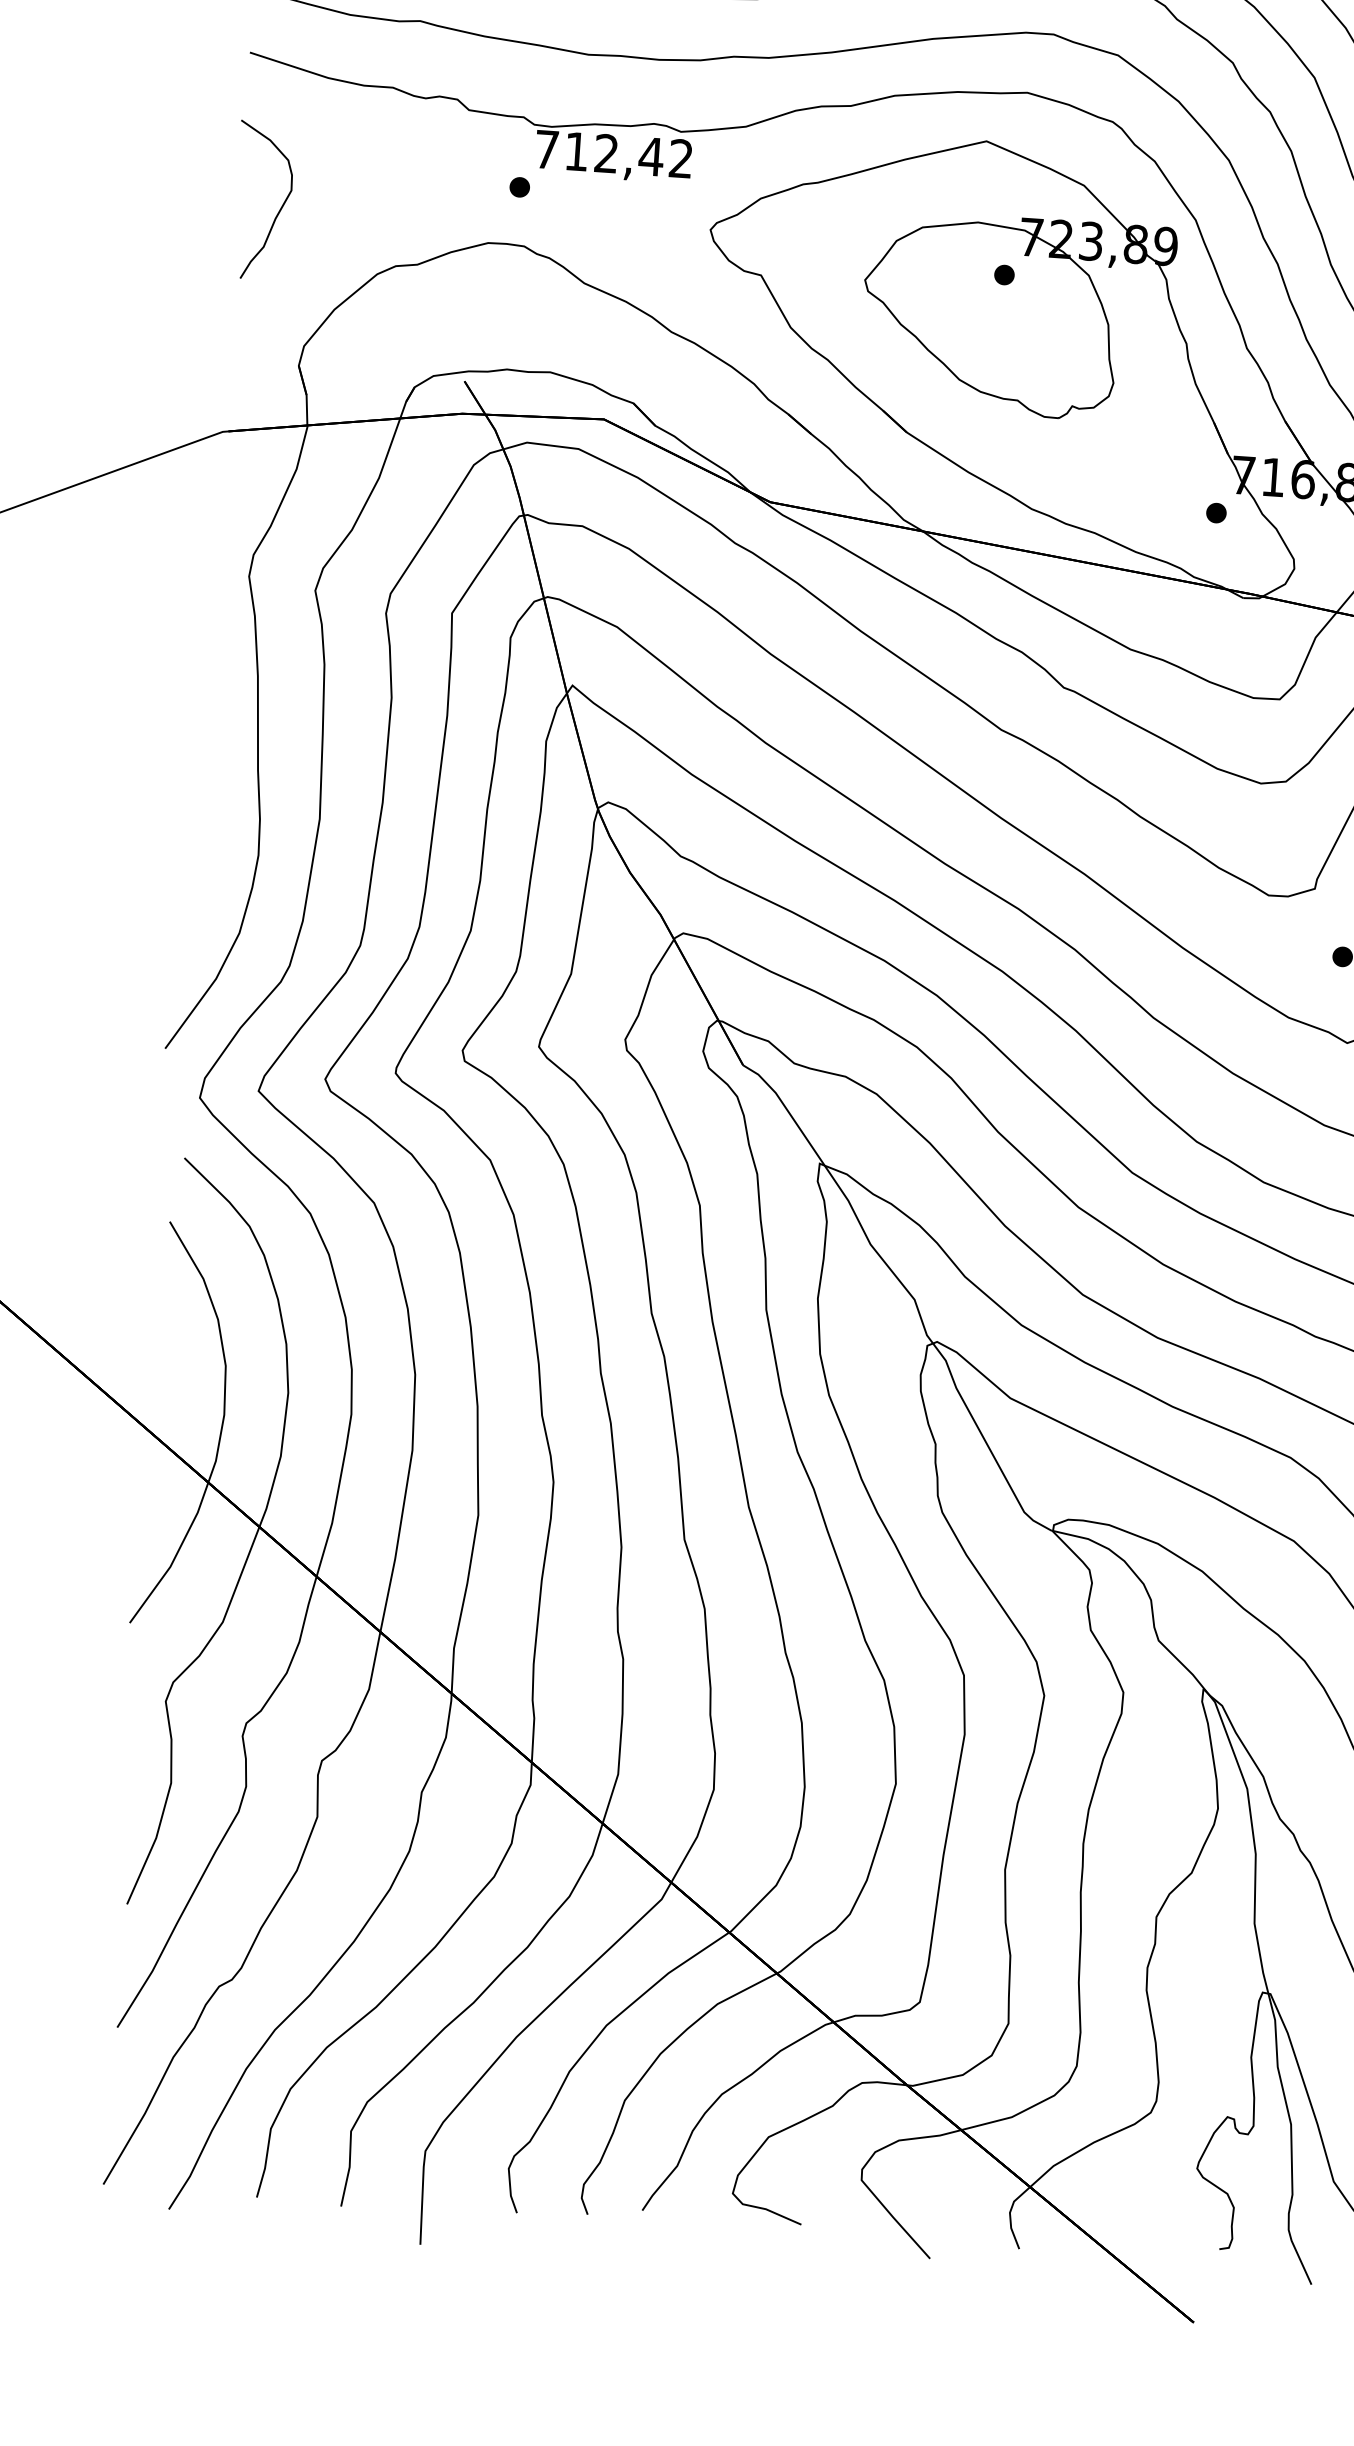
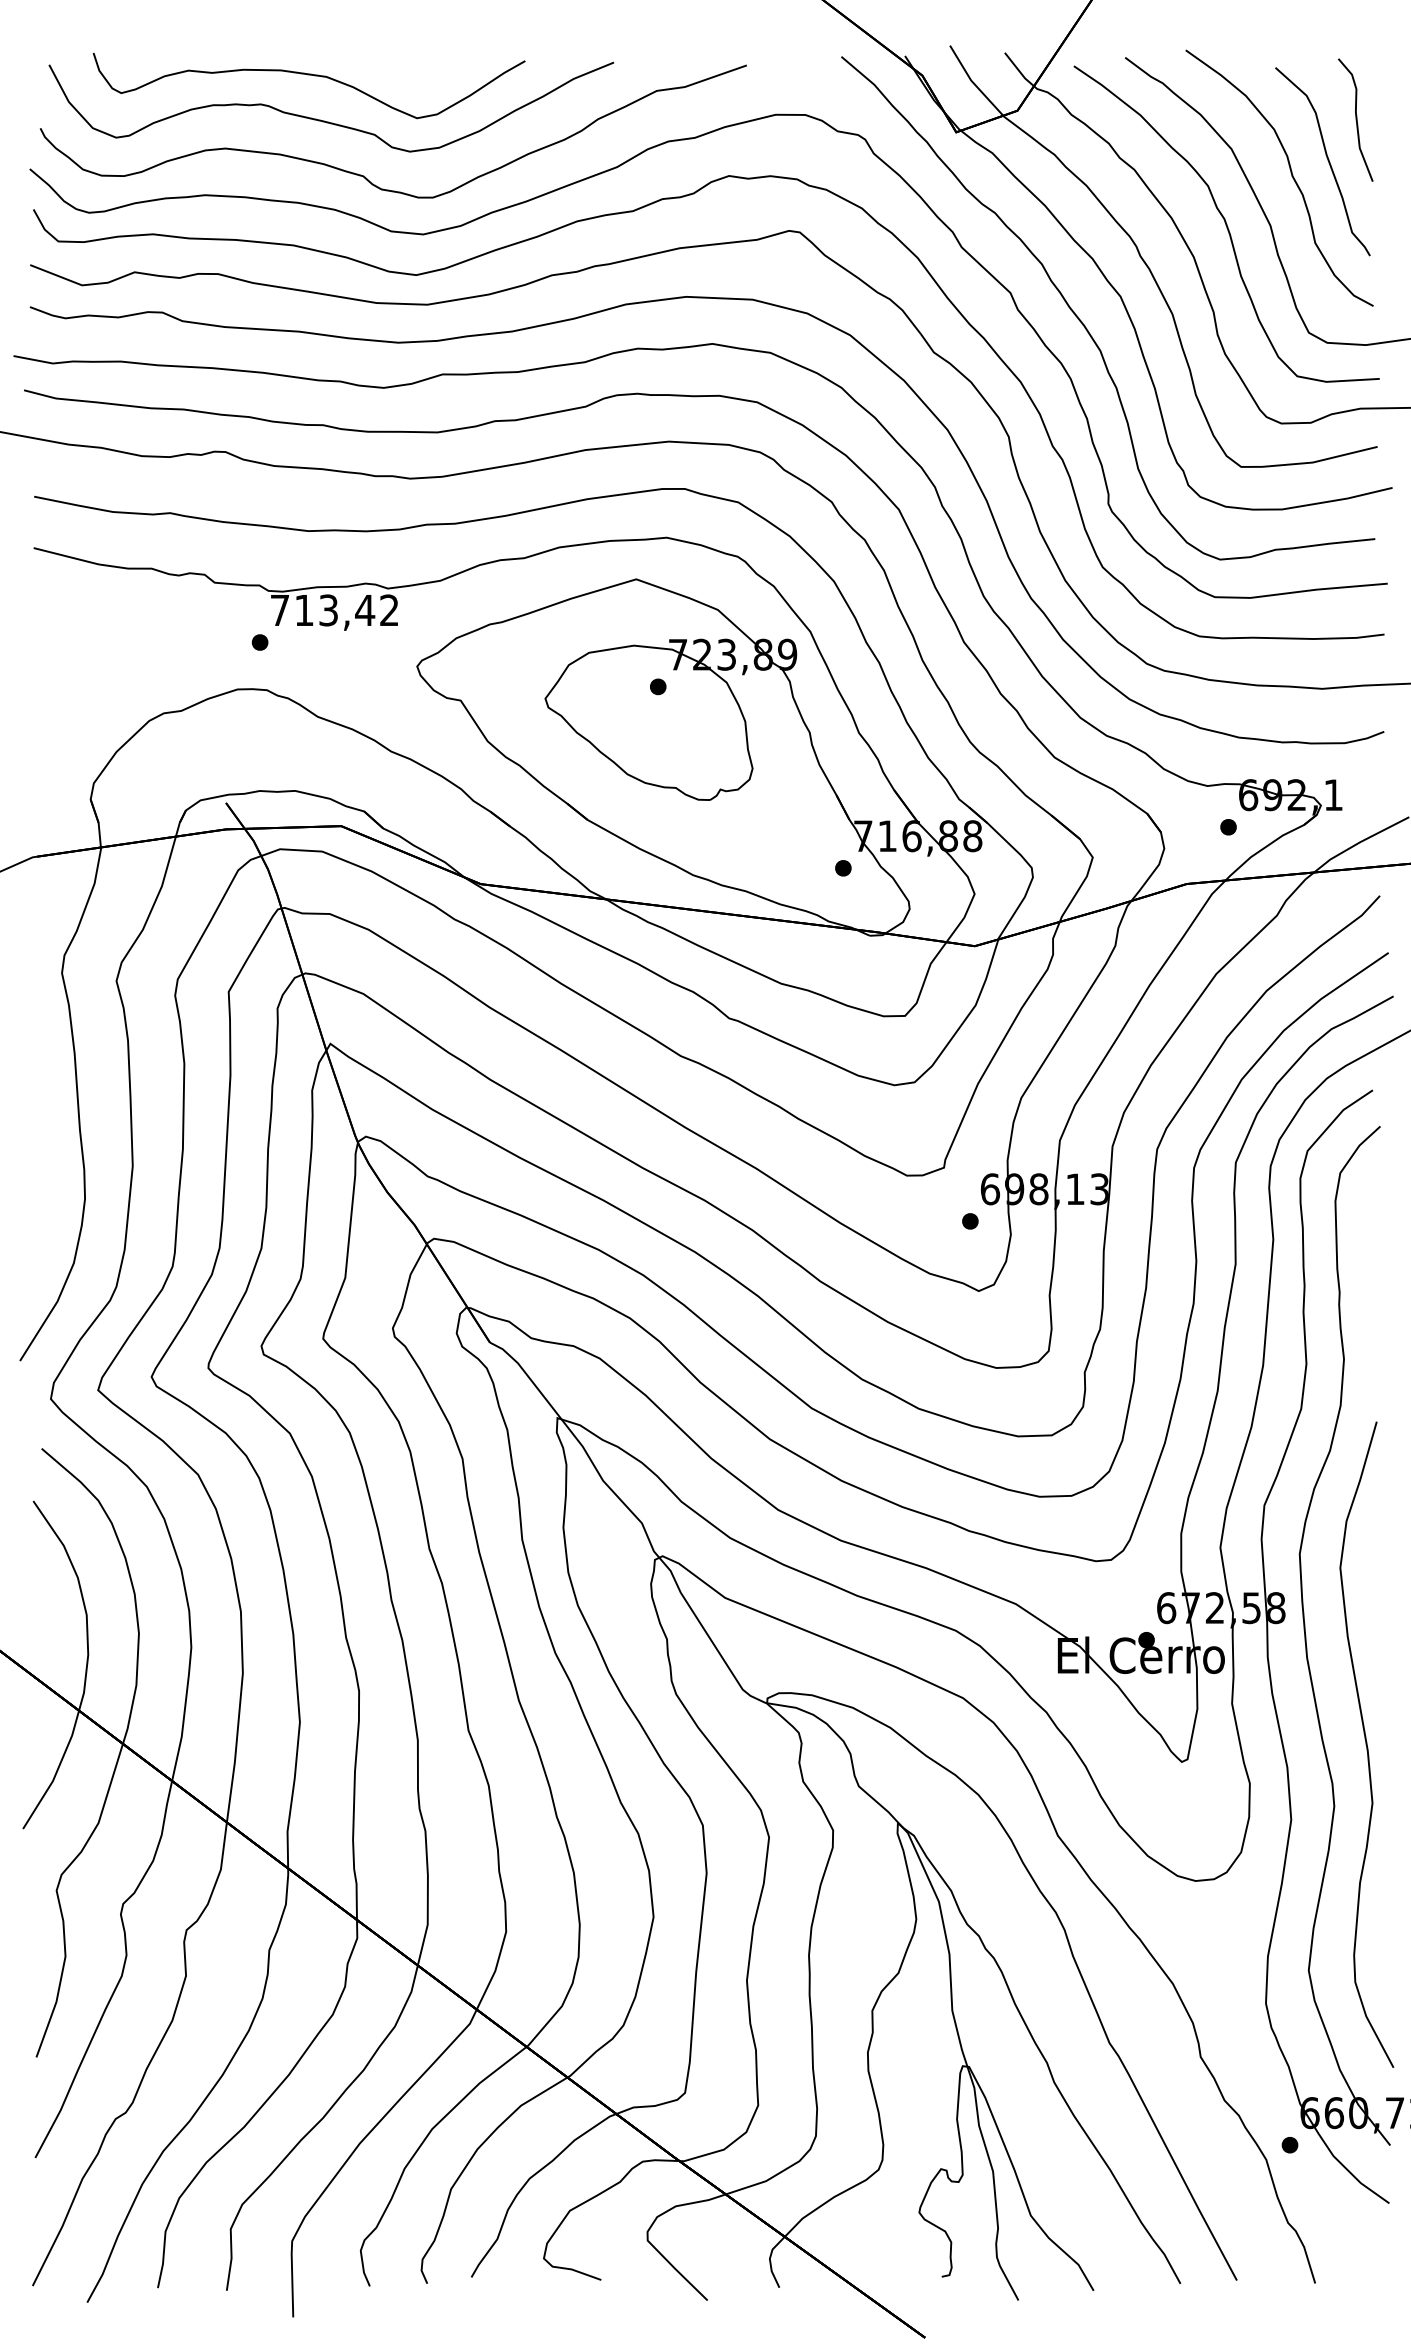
text: (606, 153) -> (328, 610), 712,42 -> 713,42
curve: (279, 209) -> (66, 673), removed

